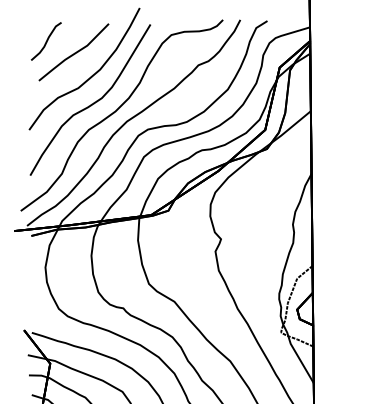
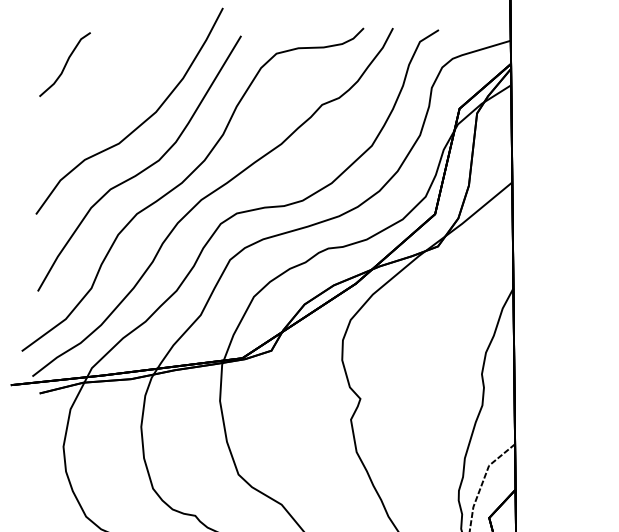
line: (74, 52) -> (112, 83), removed

